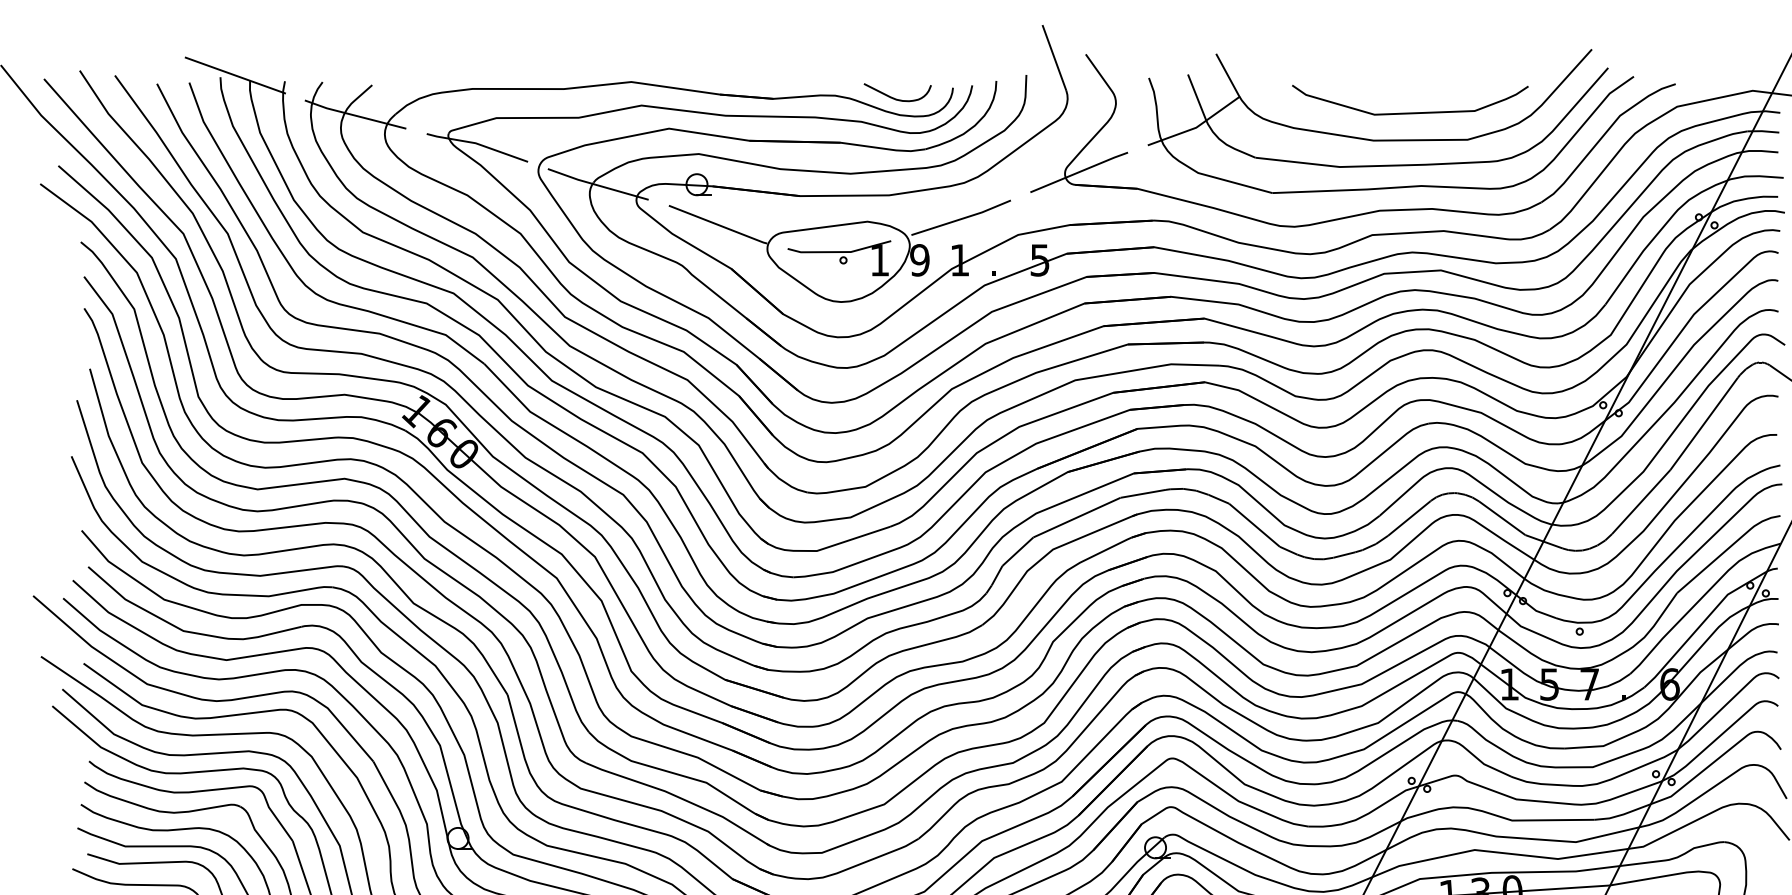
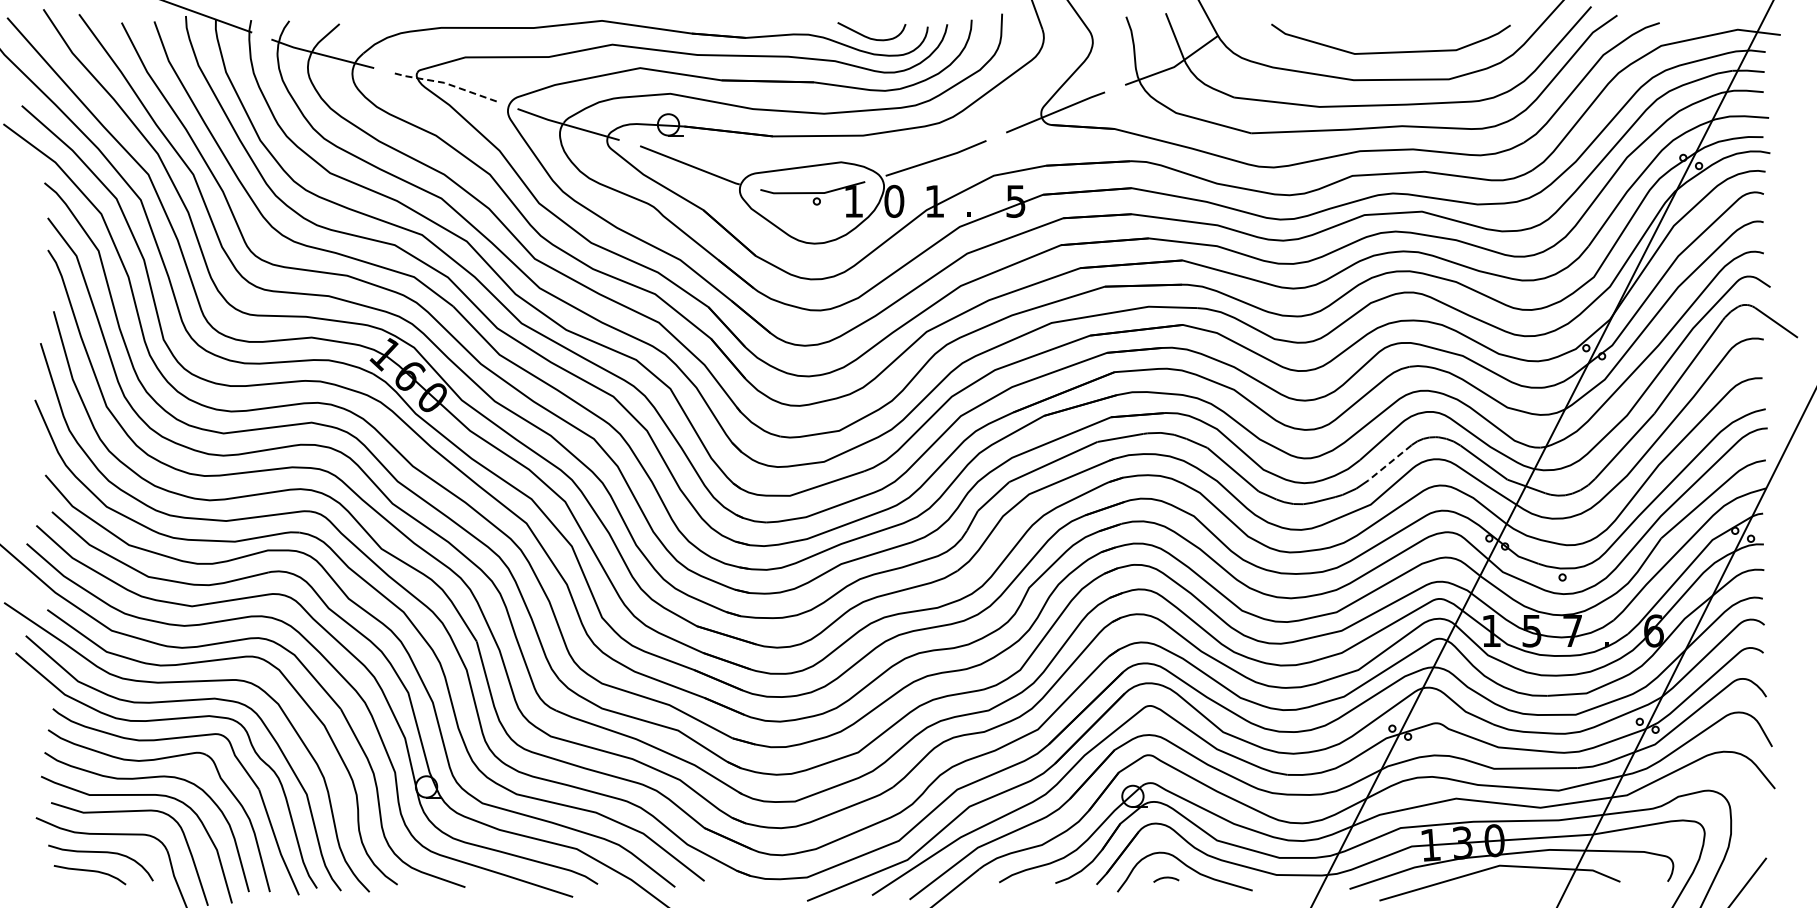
line: (477, 143) -> (446, 83), solid -> dashed
text: (920, 260) -> (894, 201), 9 -> 0
line: (1408, 518) -> (1389, 462), solid -> dashed

